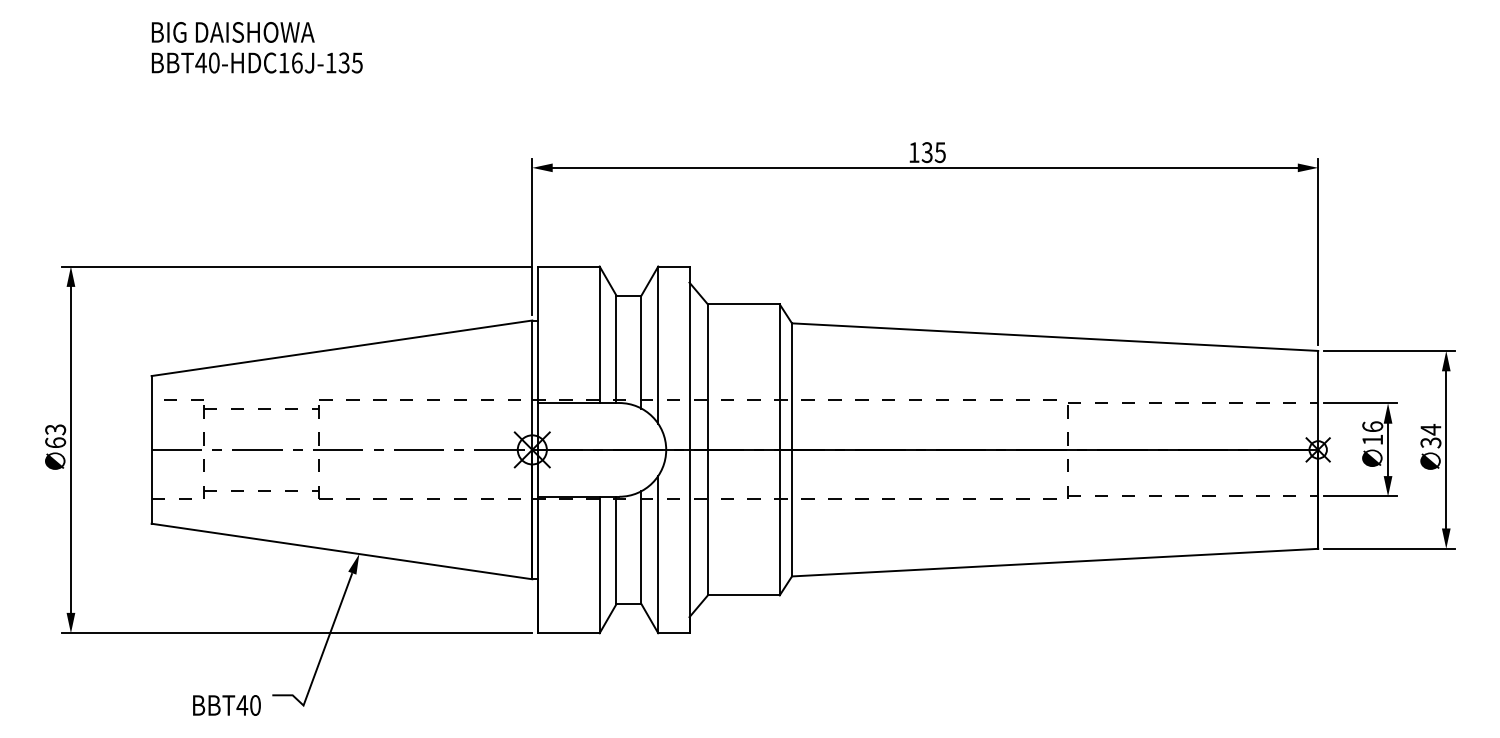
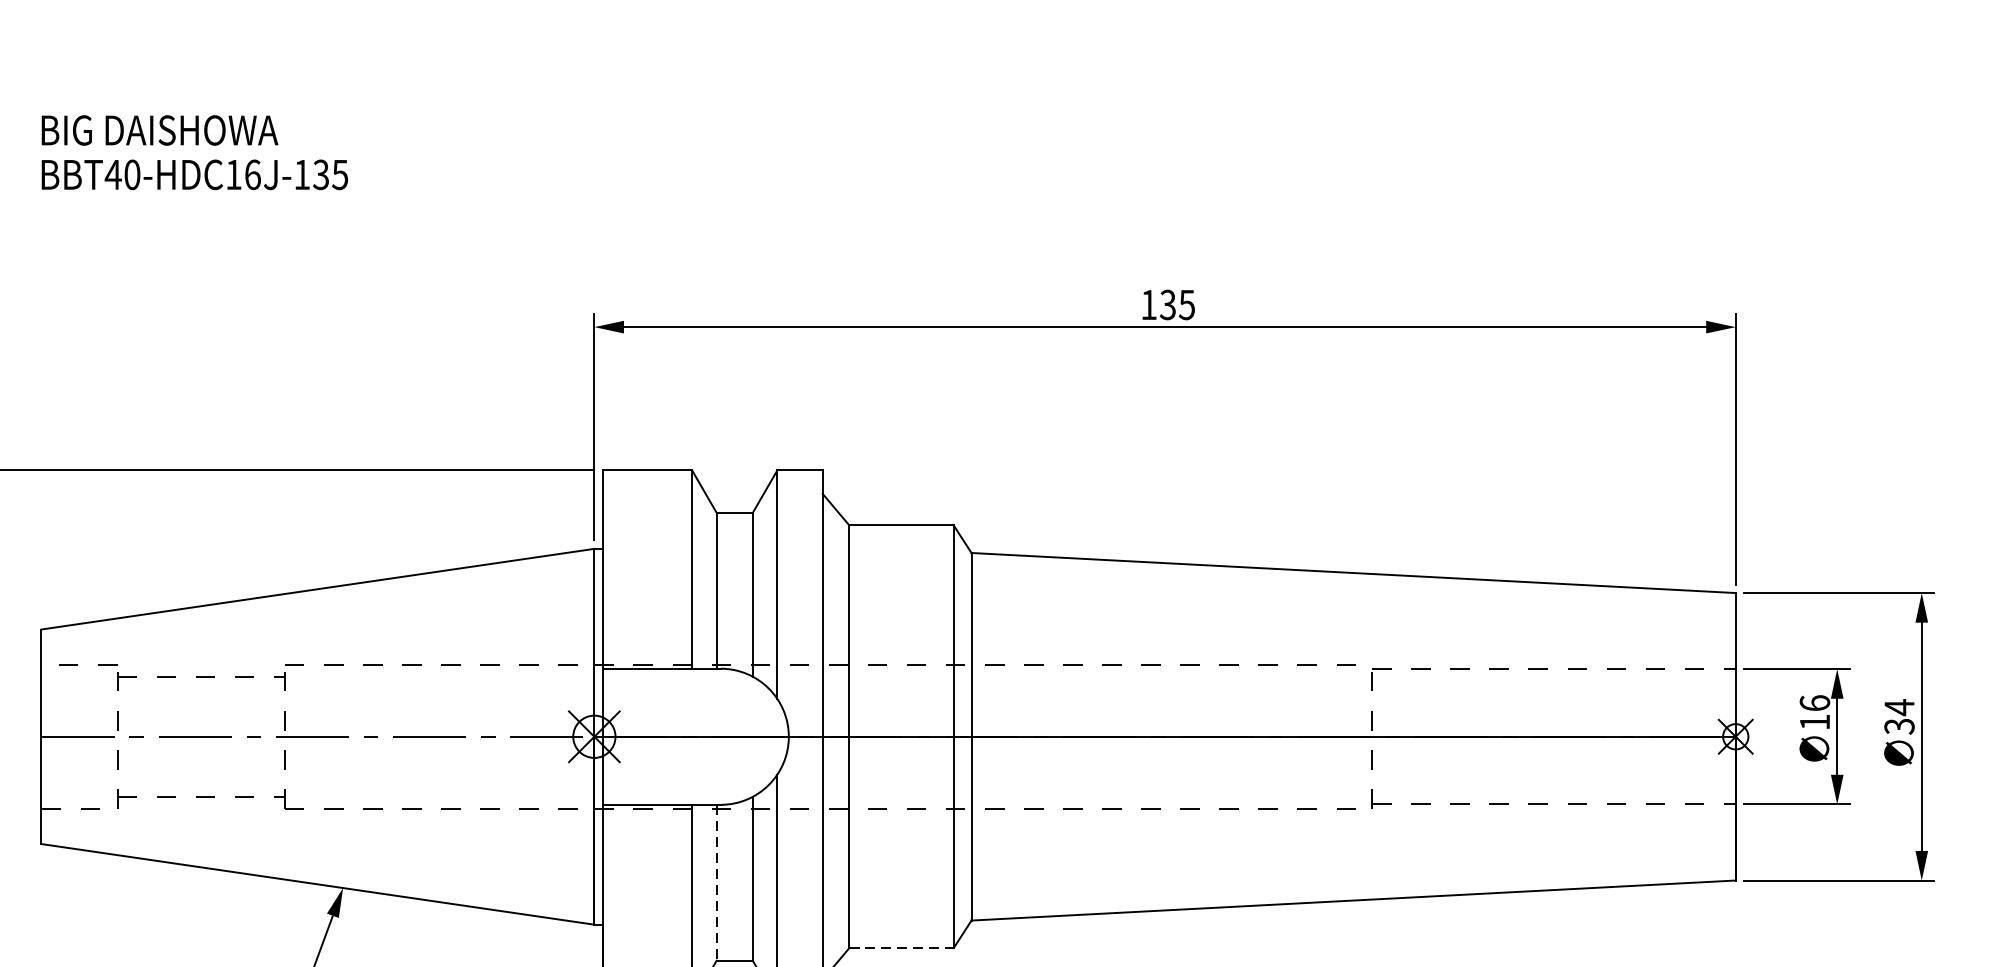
line: (616, 550) -> (716, 882), solid -> dashed
line: (743, 595) -> (901, 948), solid -> dashed

